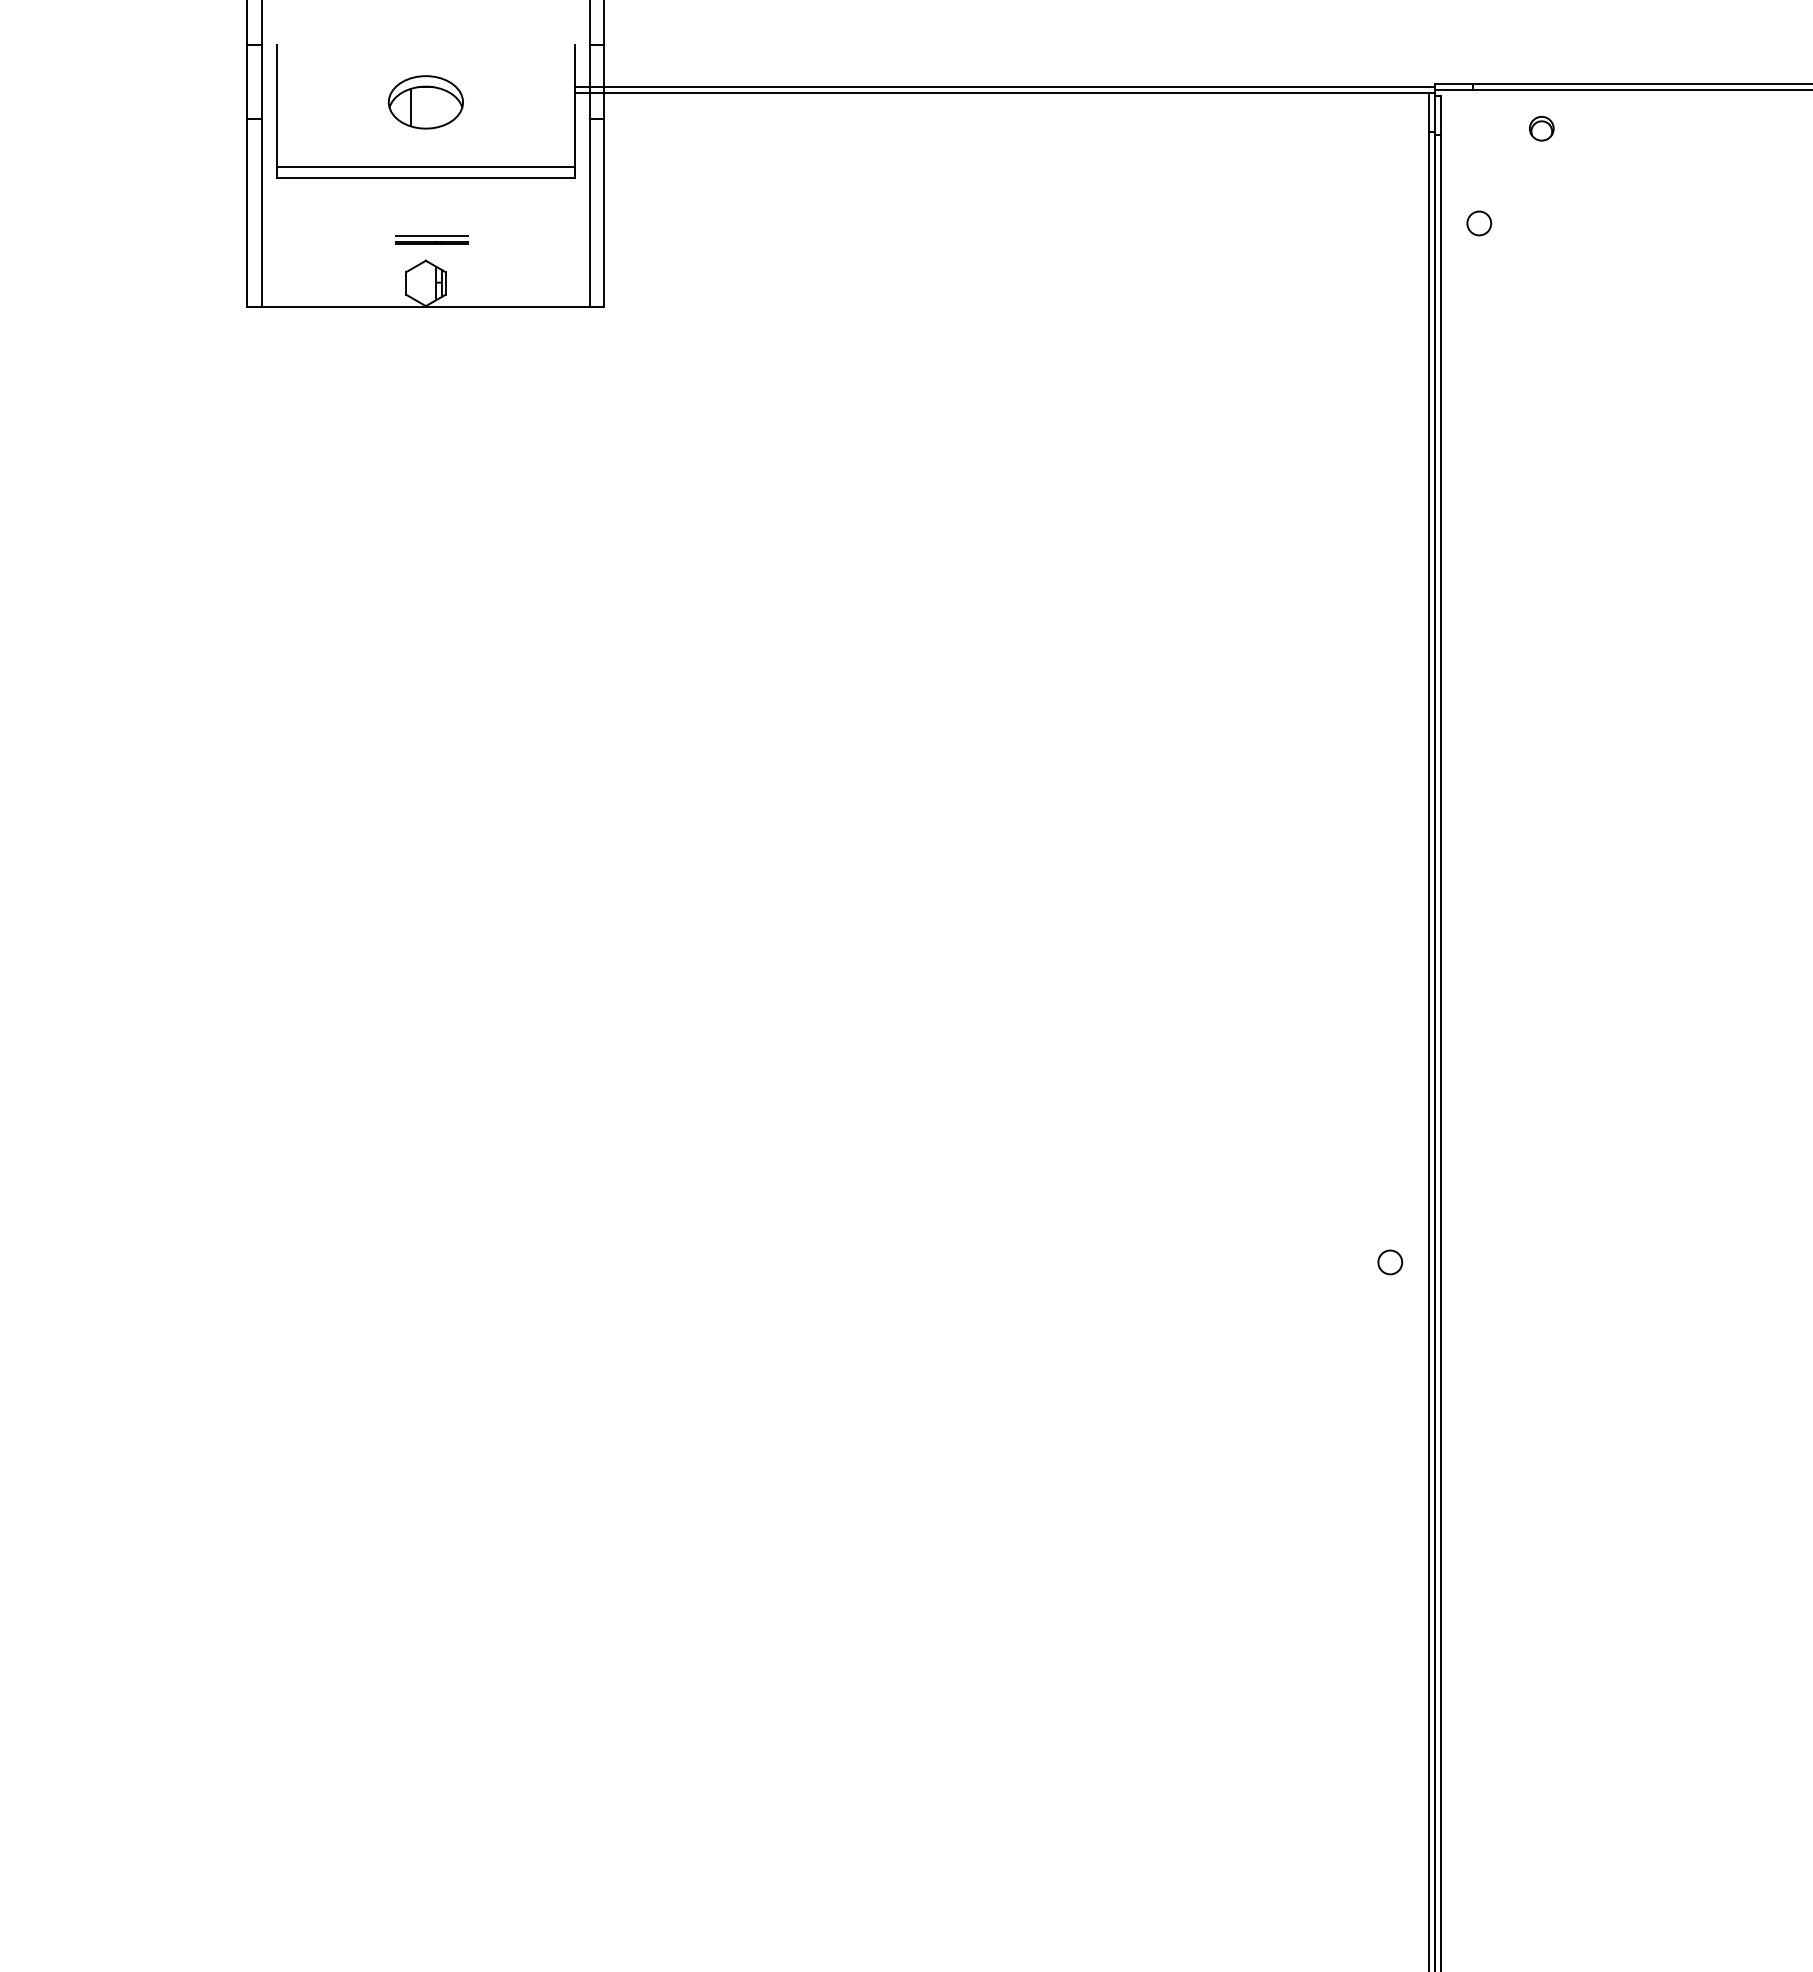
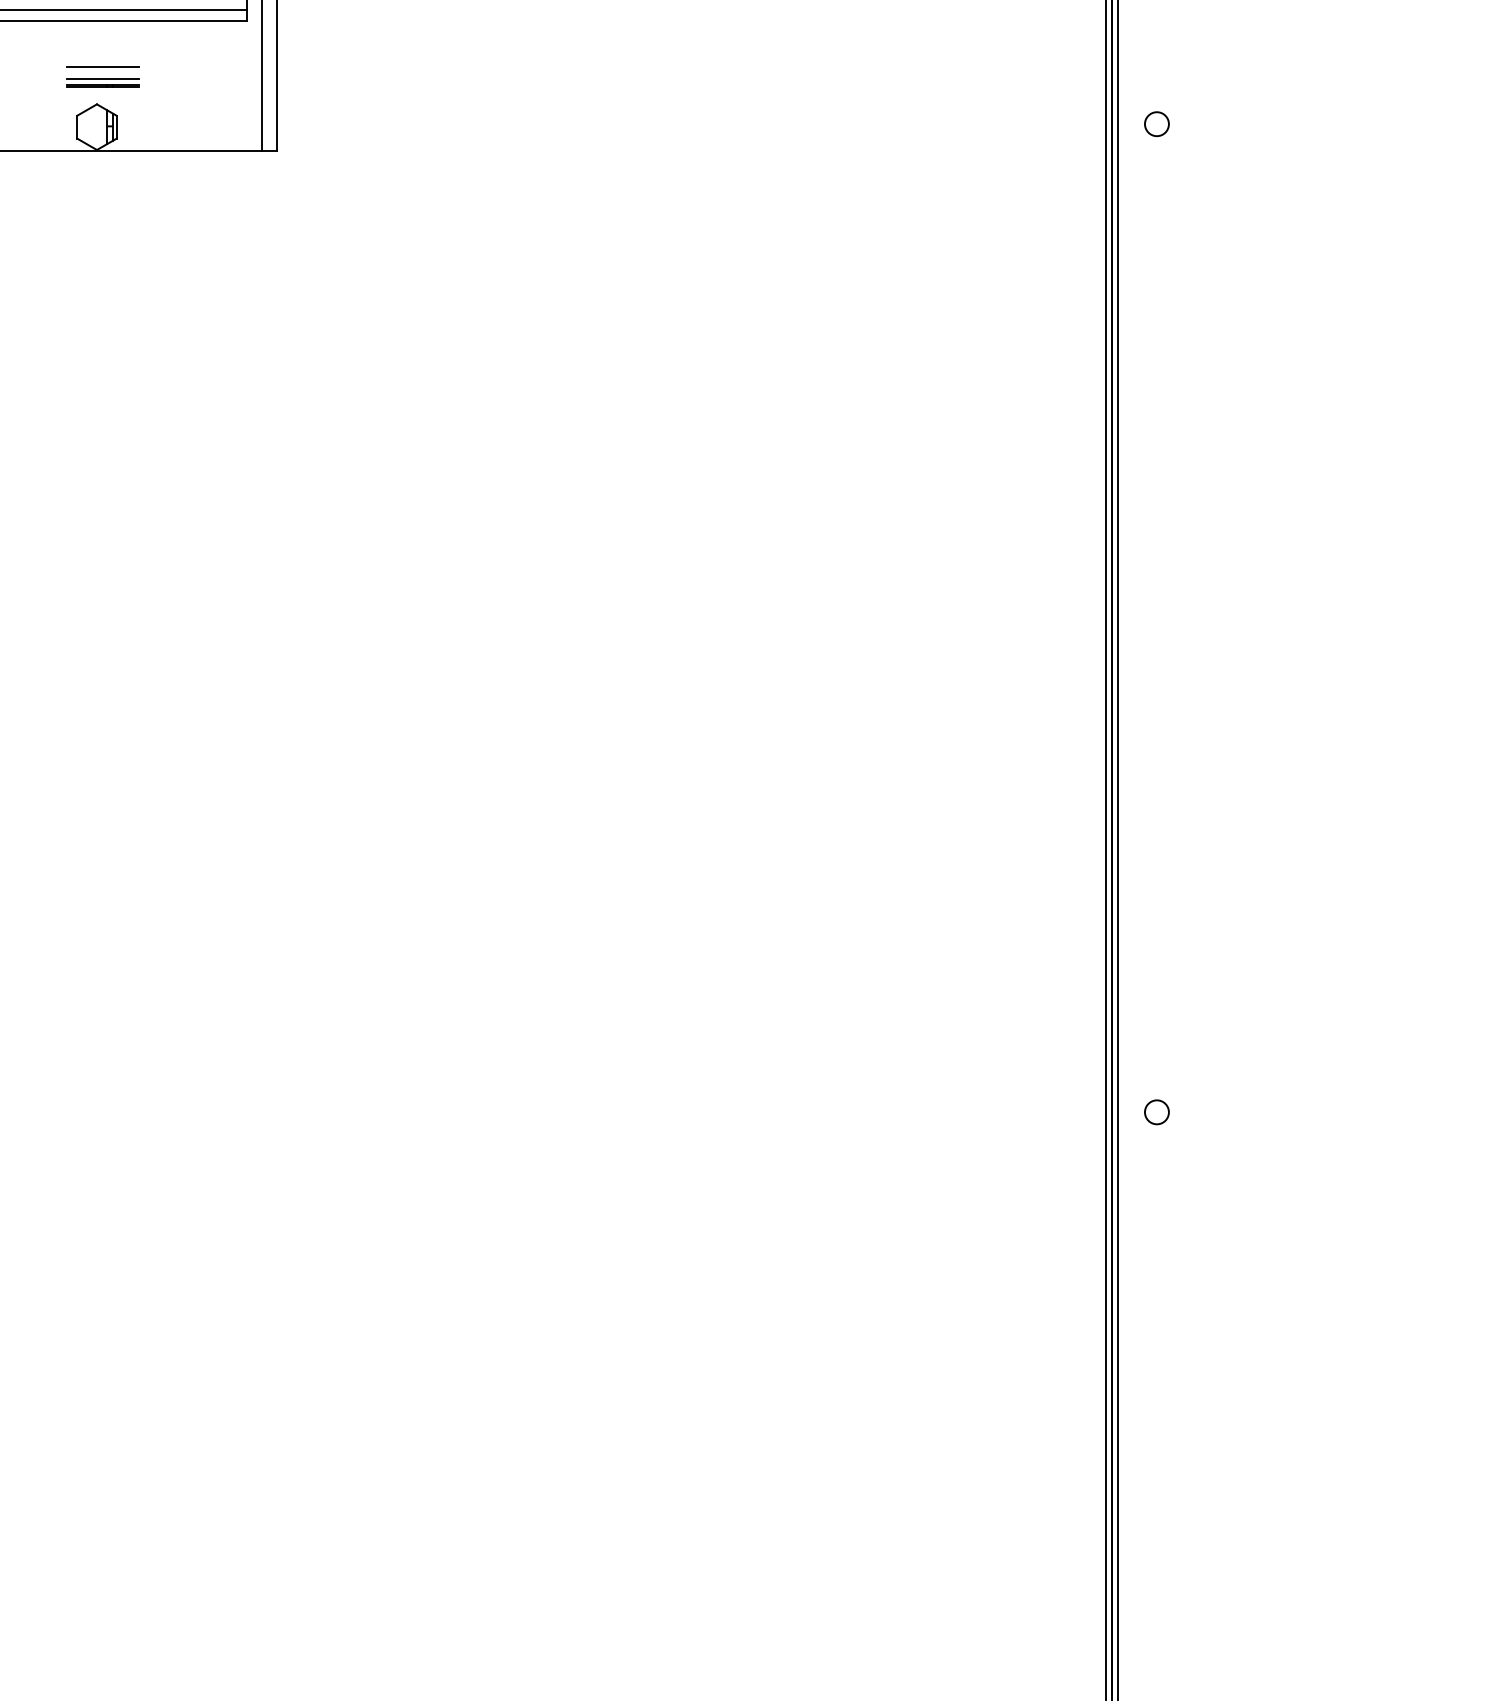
line: (431, 223) -> (102, 66), added
circle: (1479, 223) -> (1157, 124), moved
circle: (1390, 1262) -> (1157, 1112), moved

